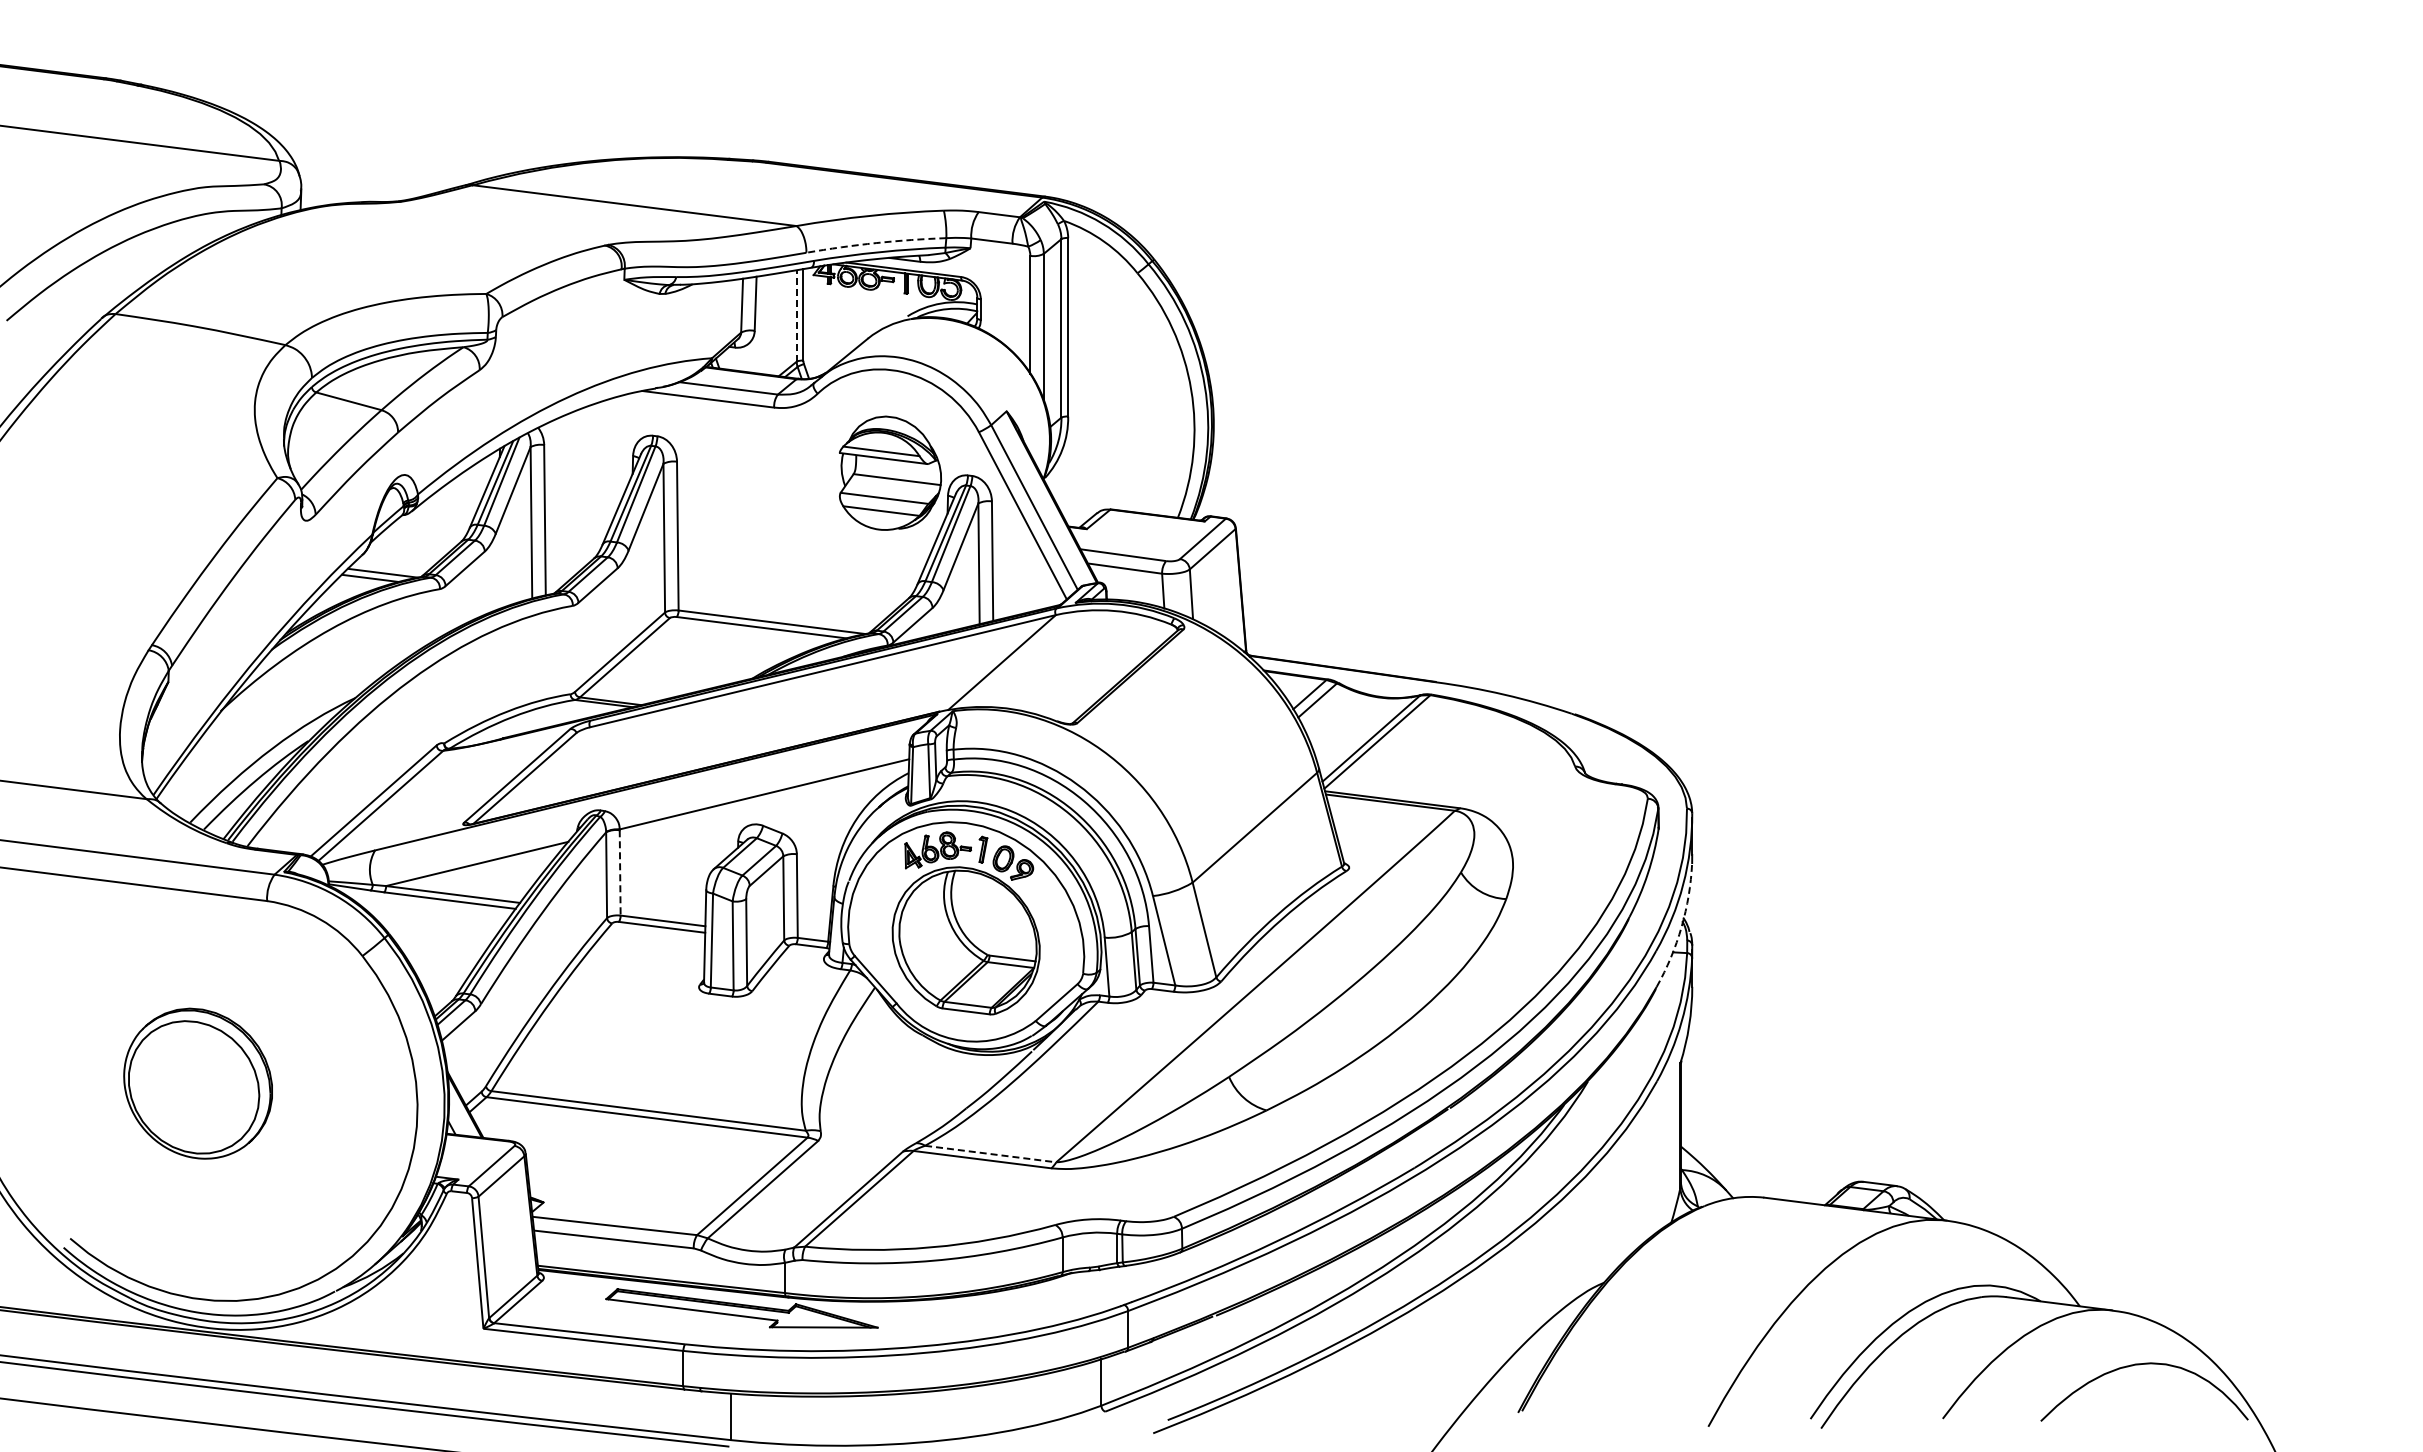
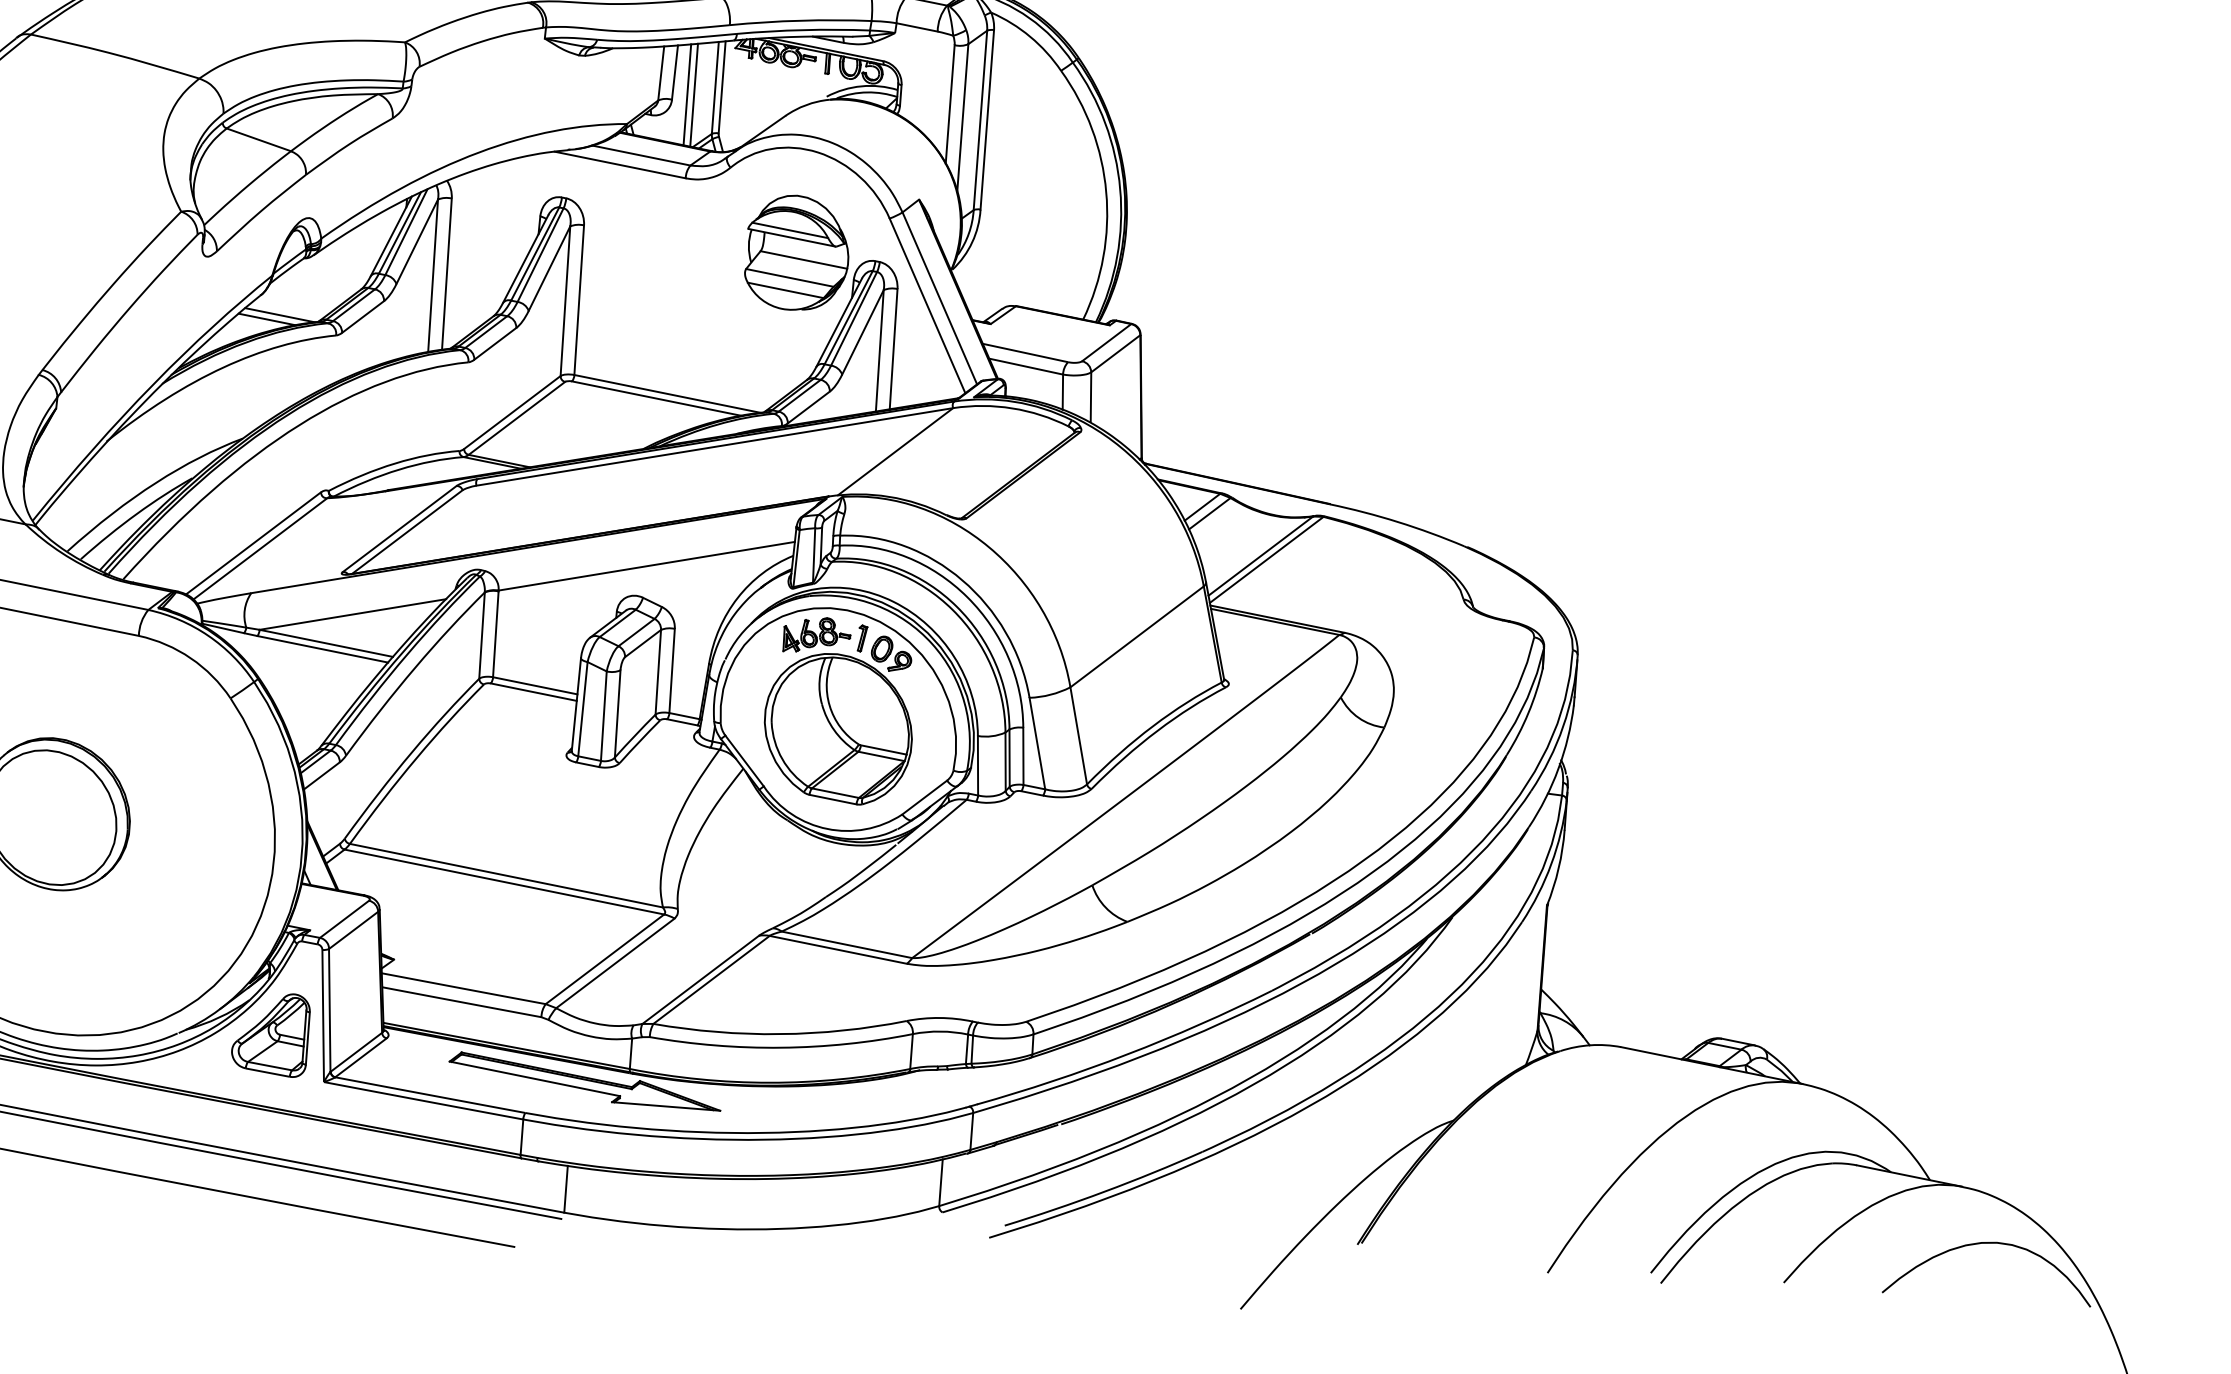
arc: (876, 243) -> (800, 21), dashed -> solid
line: (796, 315) -> (715, 87), dashed -> solid
line: (769, 324) -> (687, 94), added
line: (776, 324) -> (694, 94), added
line: (620, 872) -> (496, 633), dashed -> solid
arc: (1681, 927) -> (1558, 769), dashed -> solid
line: (991, 1154) -> (847, 945), dashed -> solid
part: (427, 1284) -> (271, 1033), added

